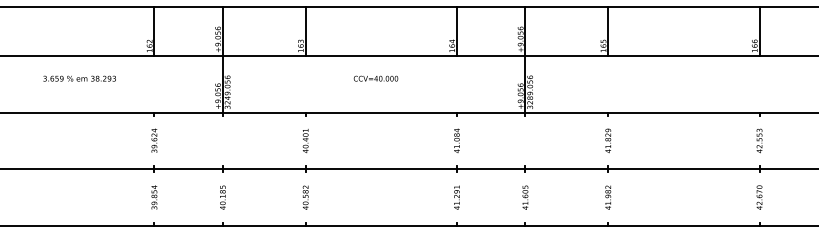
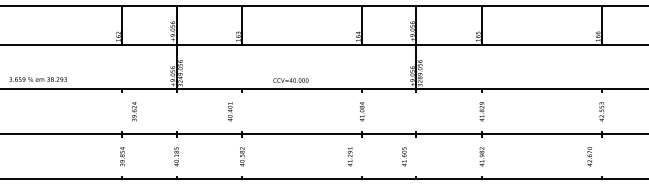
text: (78, 78) -> (37, 79), moved
text: (375, 78) -> (290, 80), moved
text: (154, 140) -> (134, 111), moved
text: (306, 140) -> (230, 111), moved
text: (456, 197) -> (349, 156), moved
text: (525, 197) -> (404, 156), moved
text: (759, 197) -> (589, 156), moved

